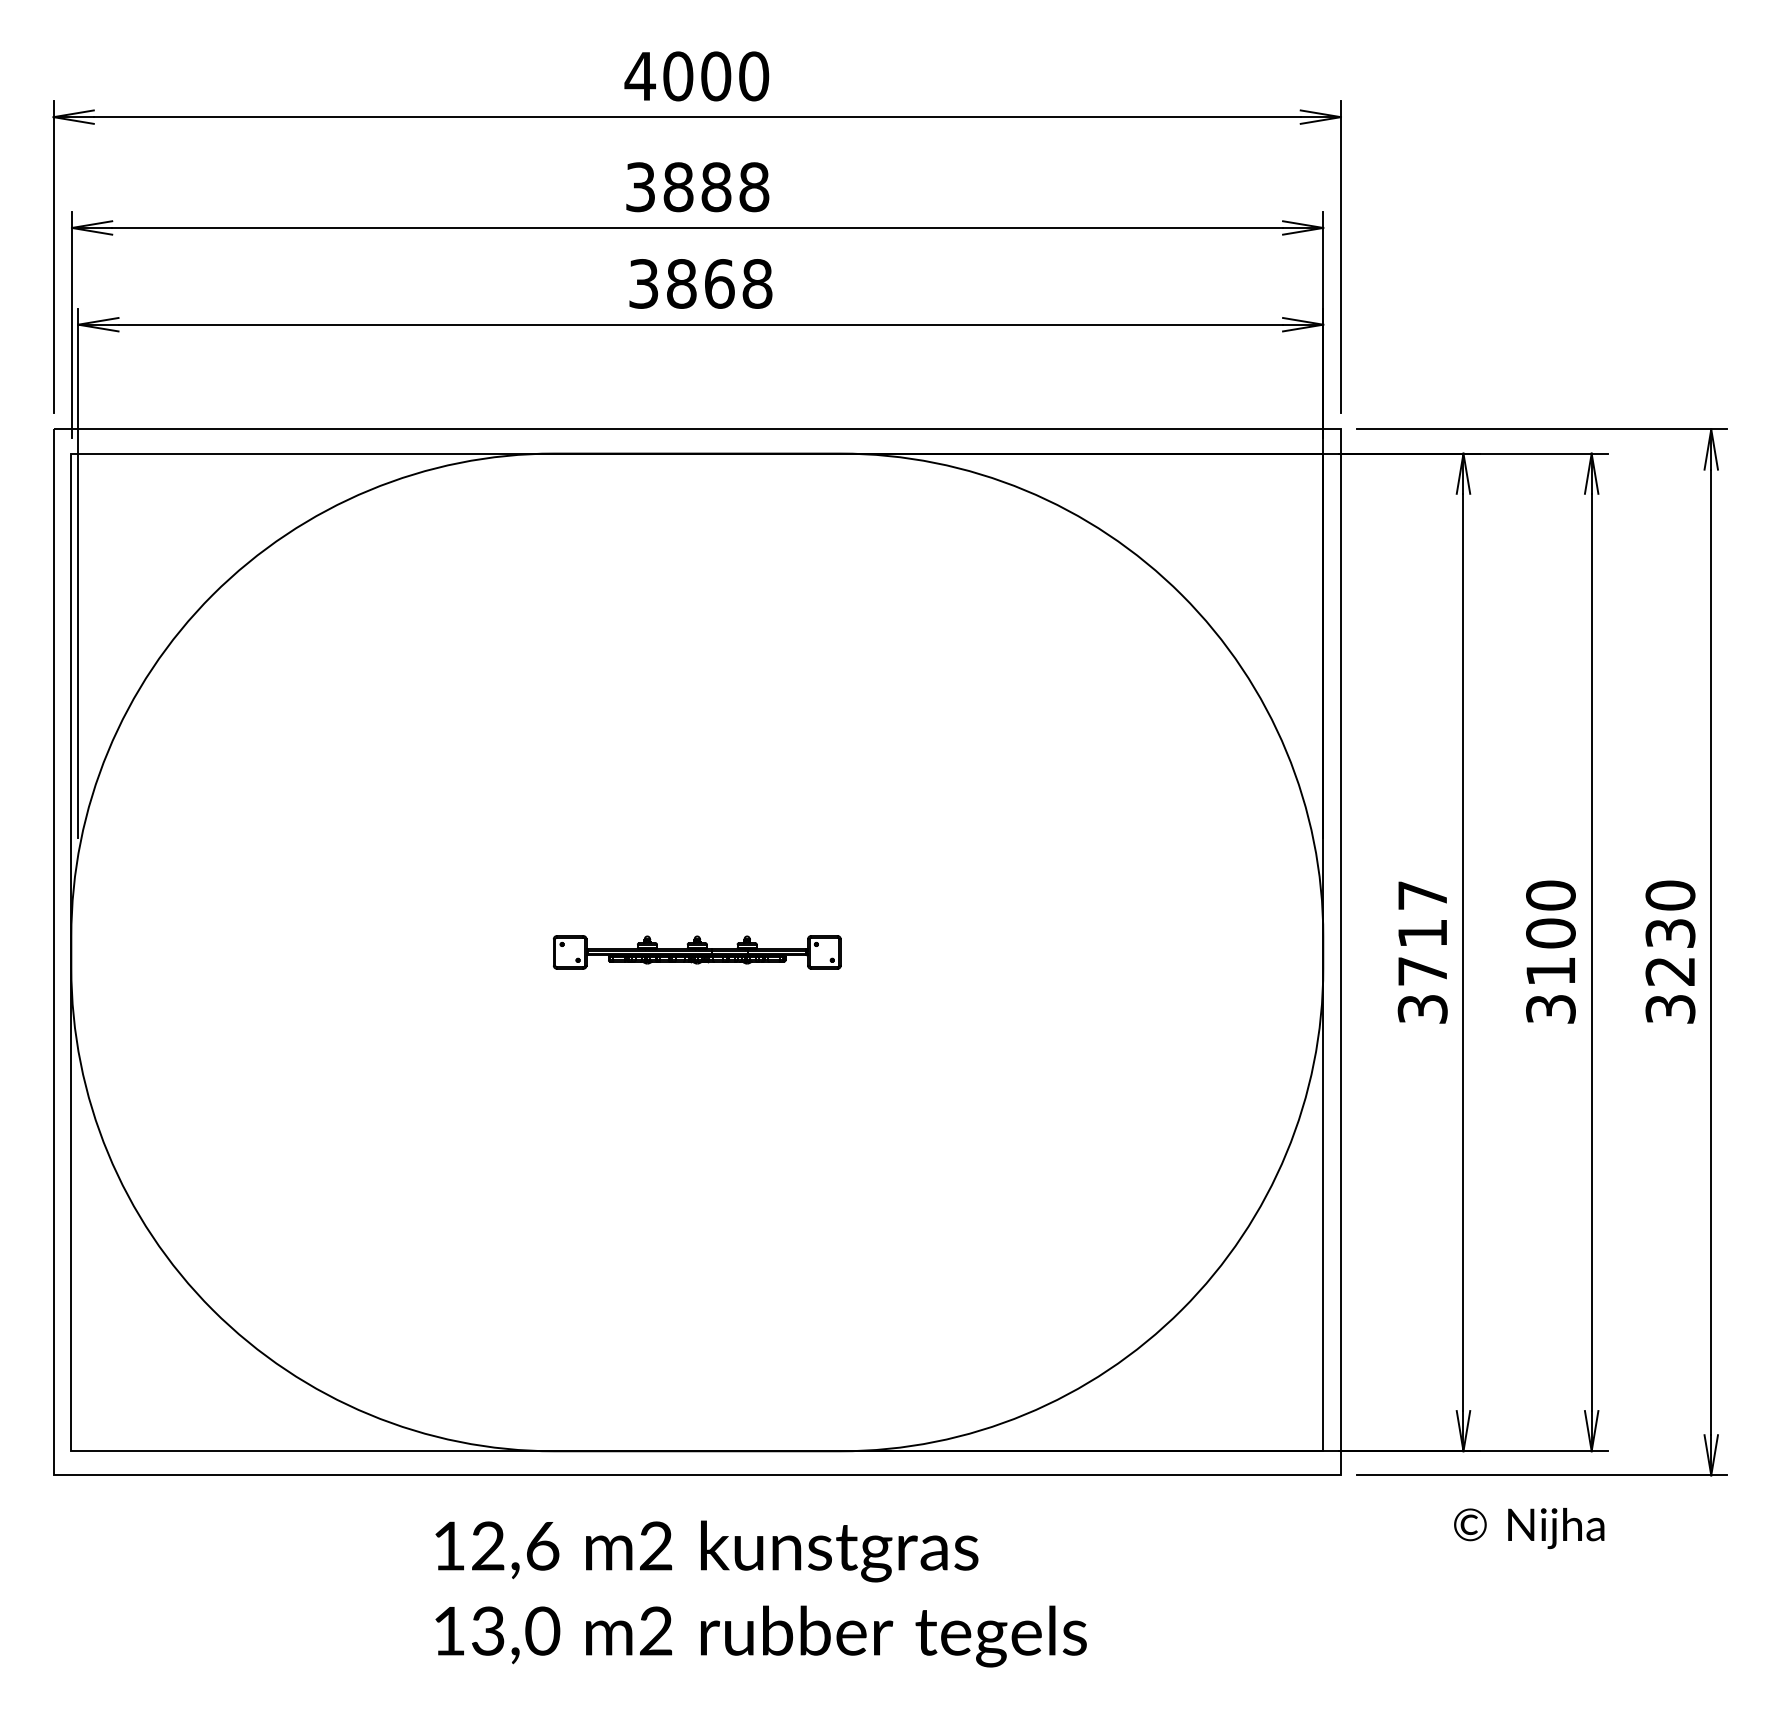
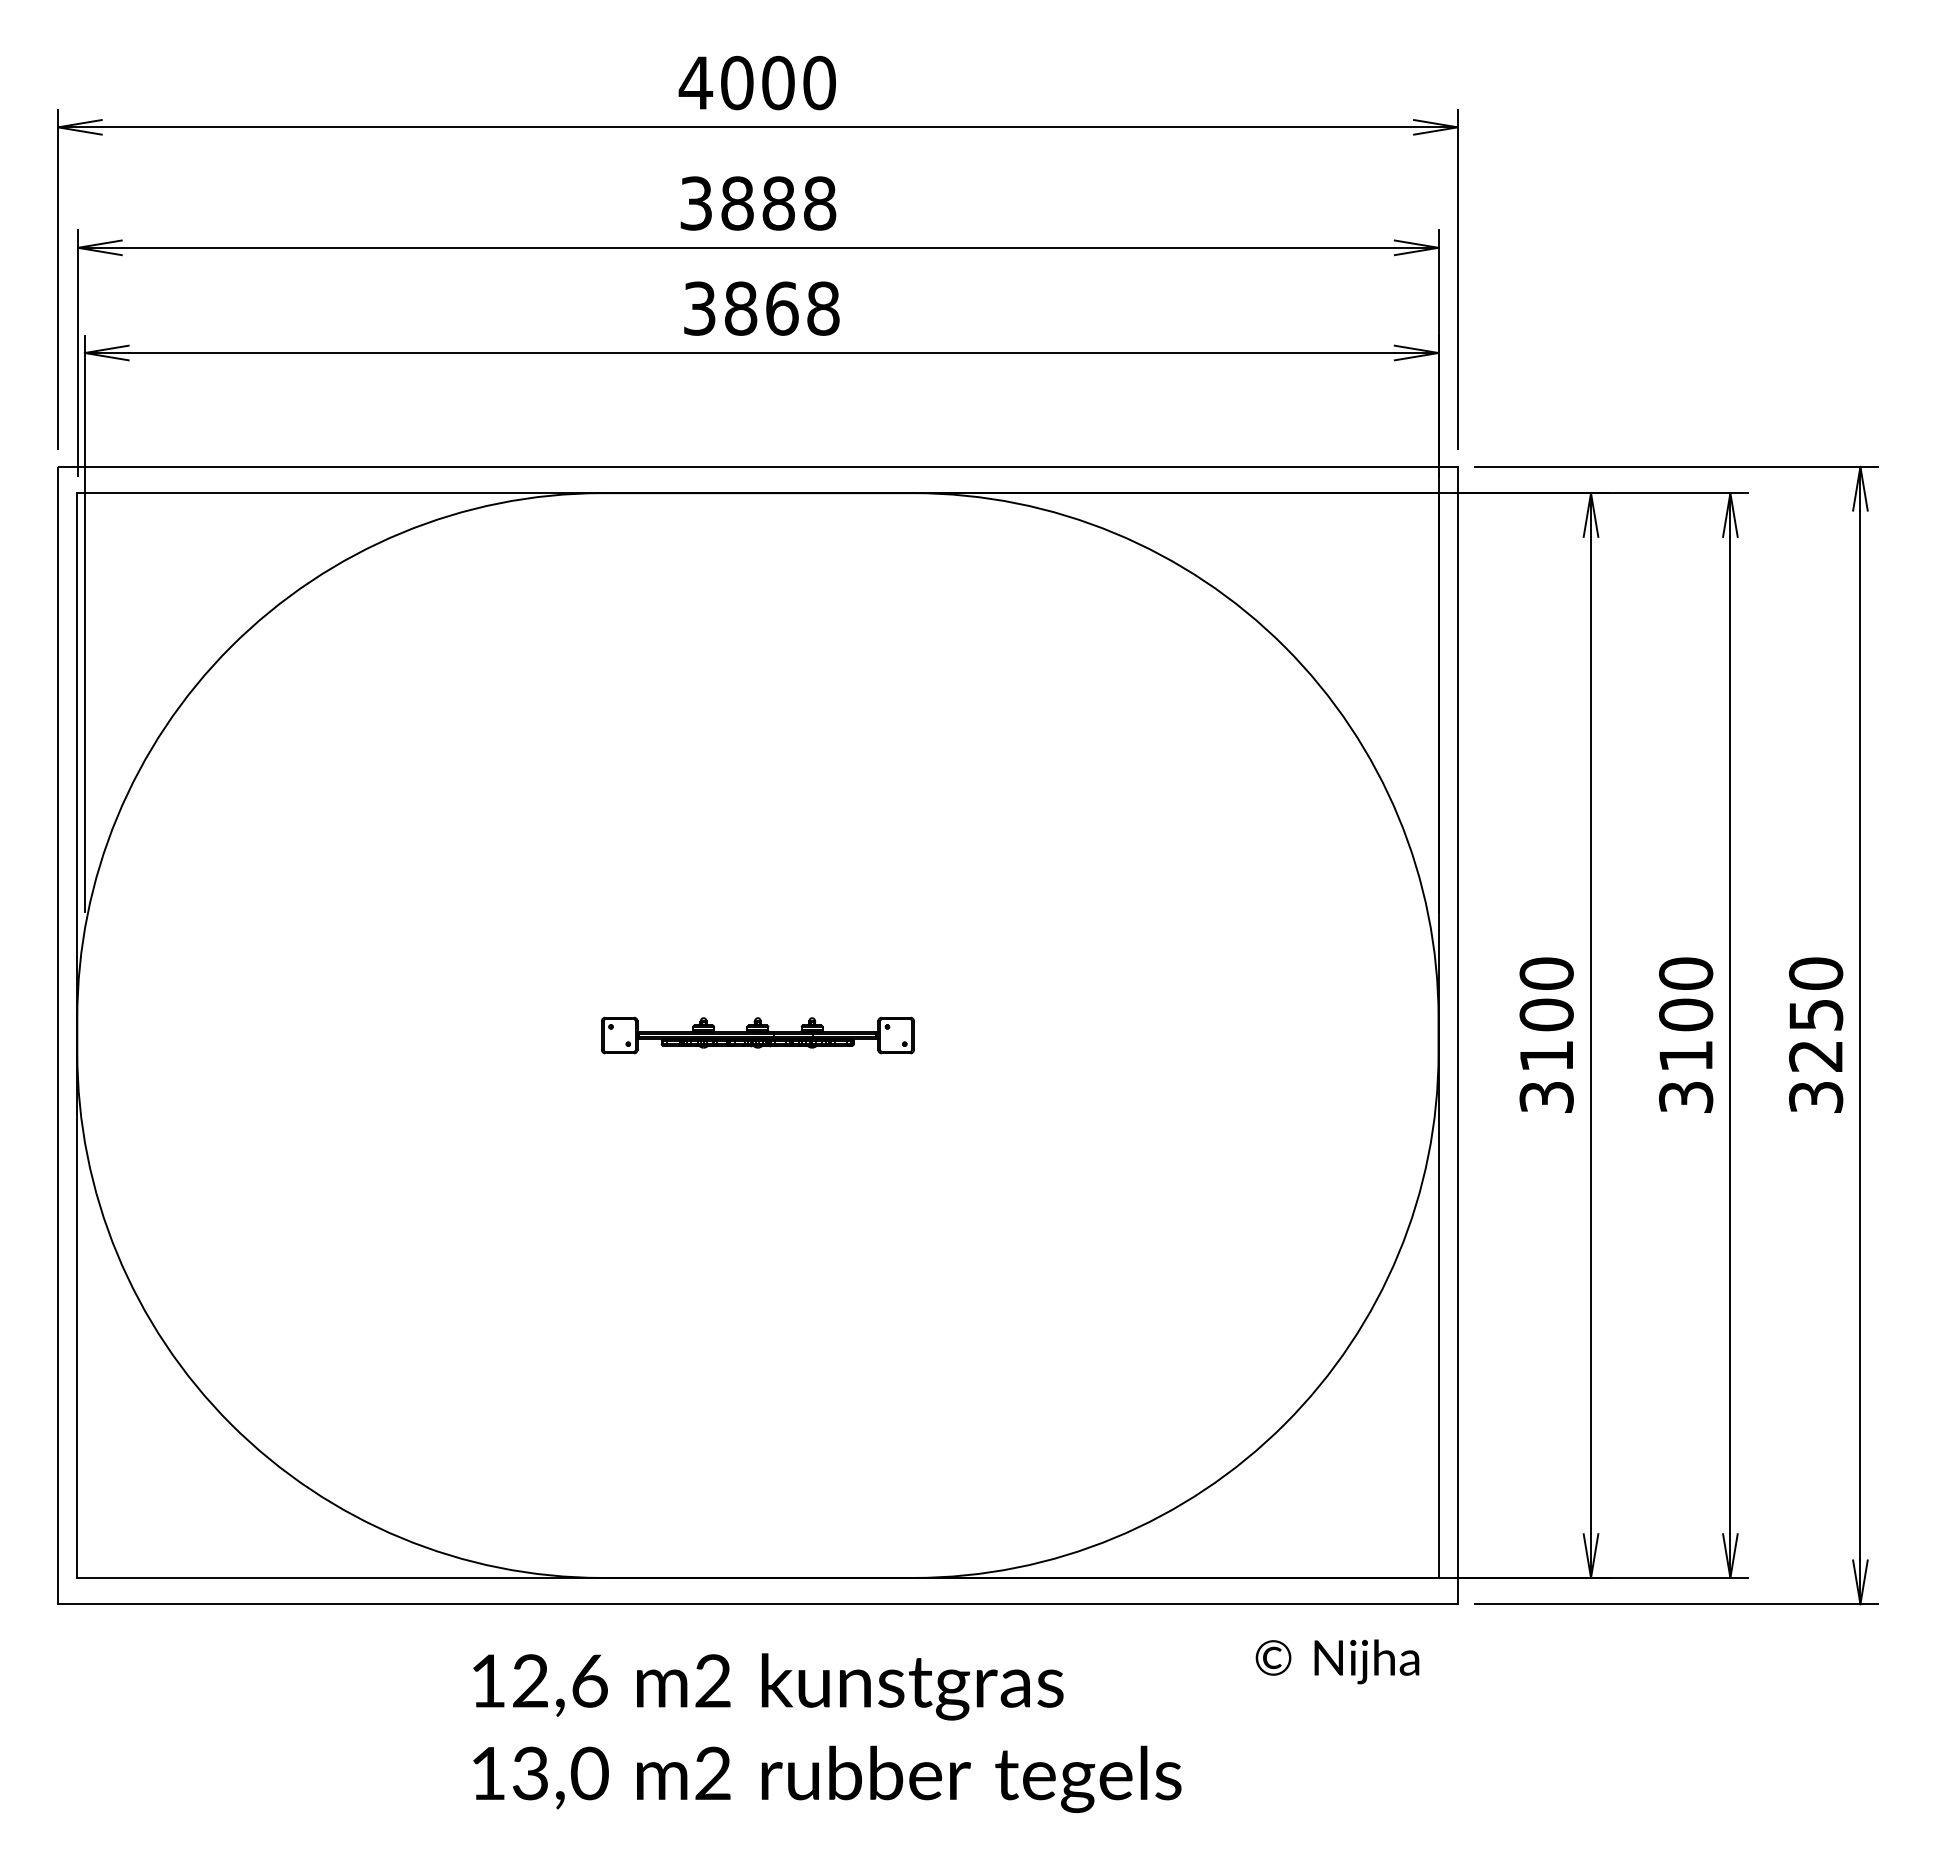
text: (1422, 933) -> (1546, 1014), 3717 -> 3100
text: (1669, 933) -> (1815, 1014), 3230 -> 3250
text: (1529, 1528) -> (1337, 1661), moved

